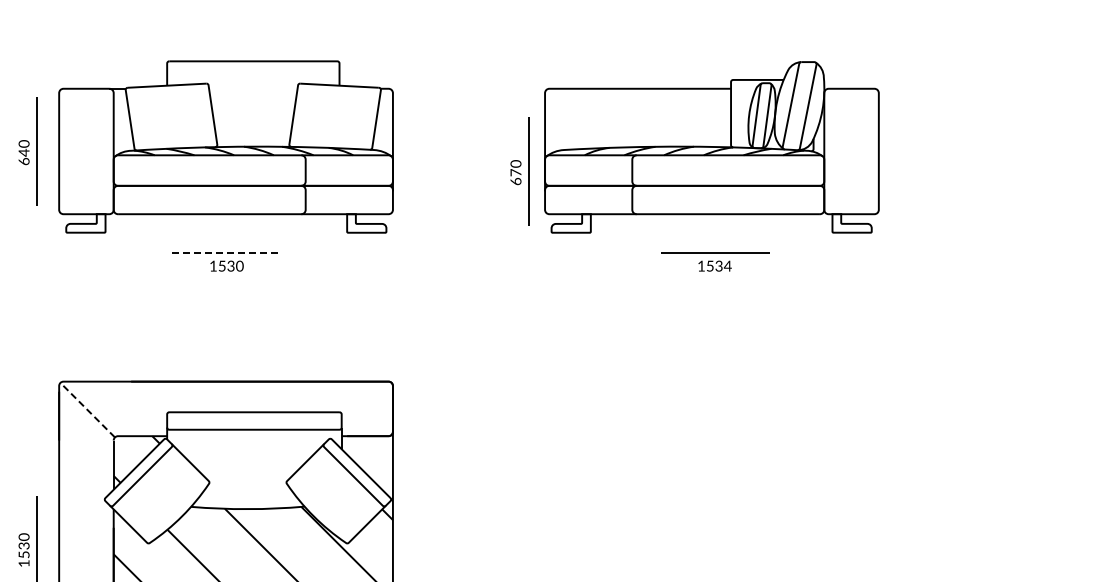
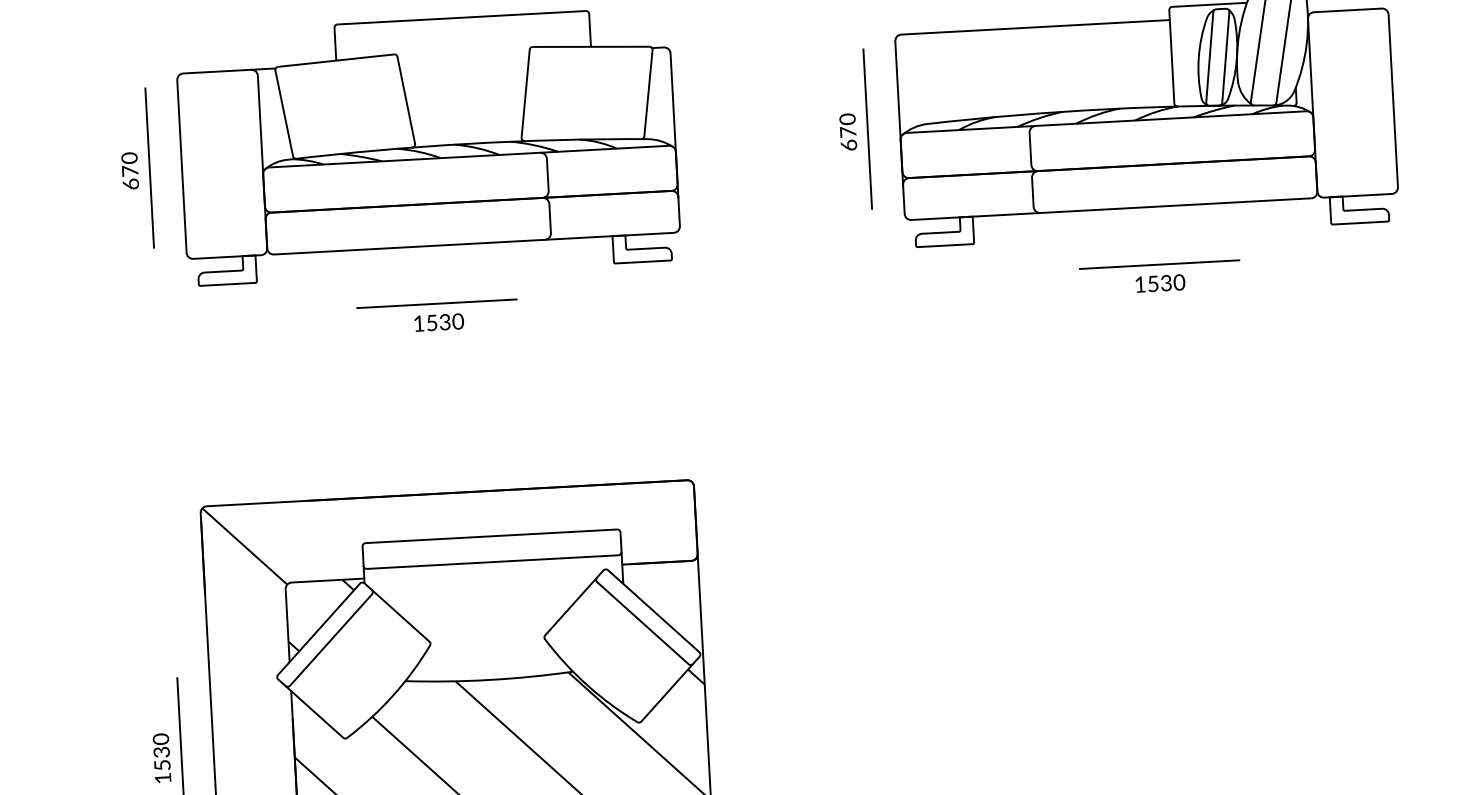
text: (23, 152) -> (129, 170), 640 -> 670
part: (519, 171) -> (853, 130), moved
line: (226, 253) -> (437, 303), dashed -> solid
text: (727, 265) -> (1178, 281), 1534 -> 1530
line: (87, 410) -> (244, 547), dashed -> solid

